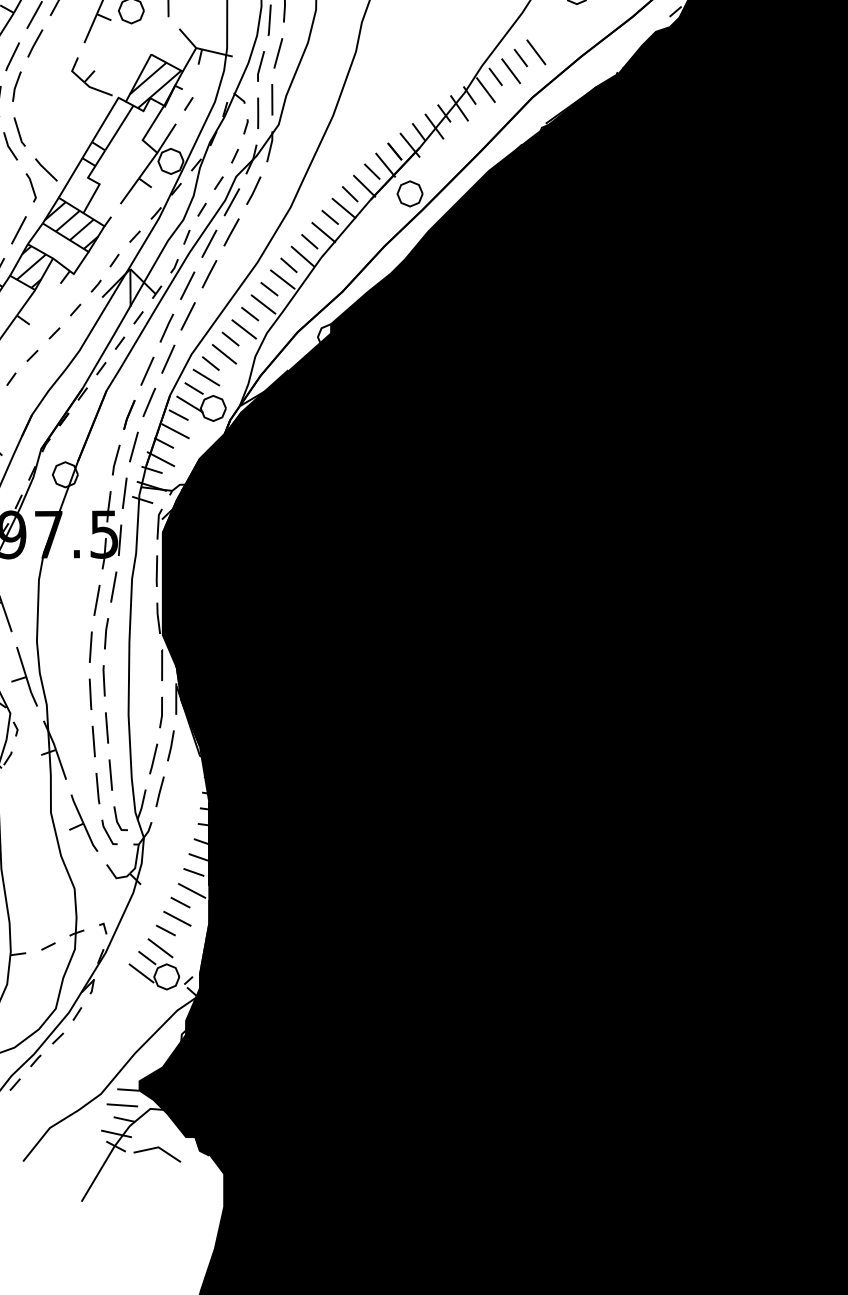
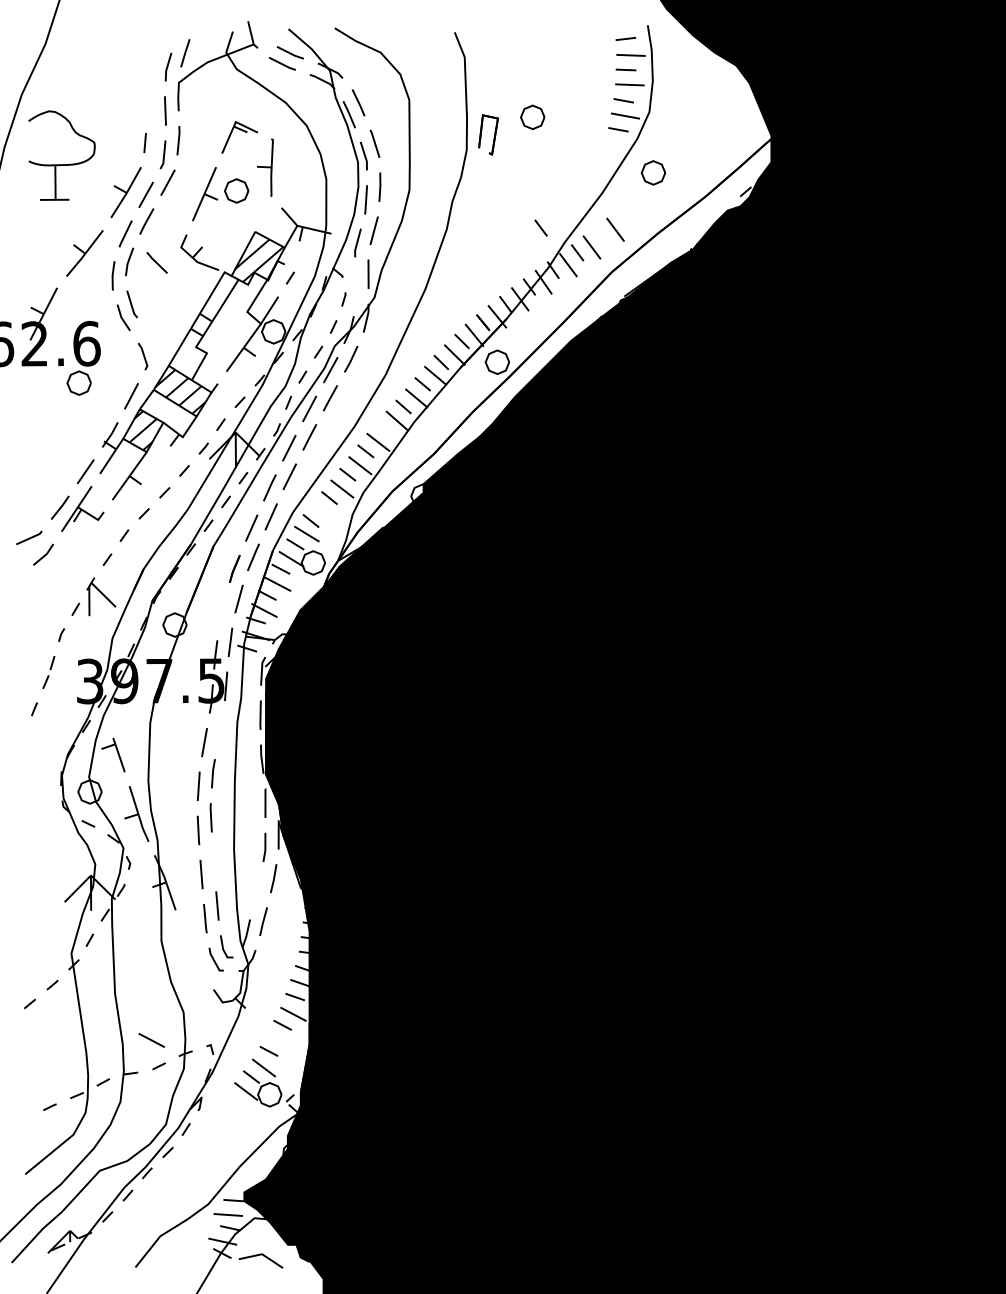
line: (520, 57) -> (540, 227), moved
line: (258, 112) -> (355, 286), removed
line: (45, 169) -> (156, 262), moved
line: (289, 265) -> (384, 429), removed
line: (224, 353) -> (323, 511), removed
line: (116, 460) -> (222, 611), removed
line: (113, 586) -> (219, 729), removed
line: (106, 727) -> (213, 861), removed
line: (153, 758) -> (257, 890), removed
part: (83, 822) -> (191, 950), removed
line: (177, 918) -> (151, 1040), moved

